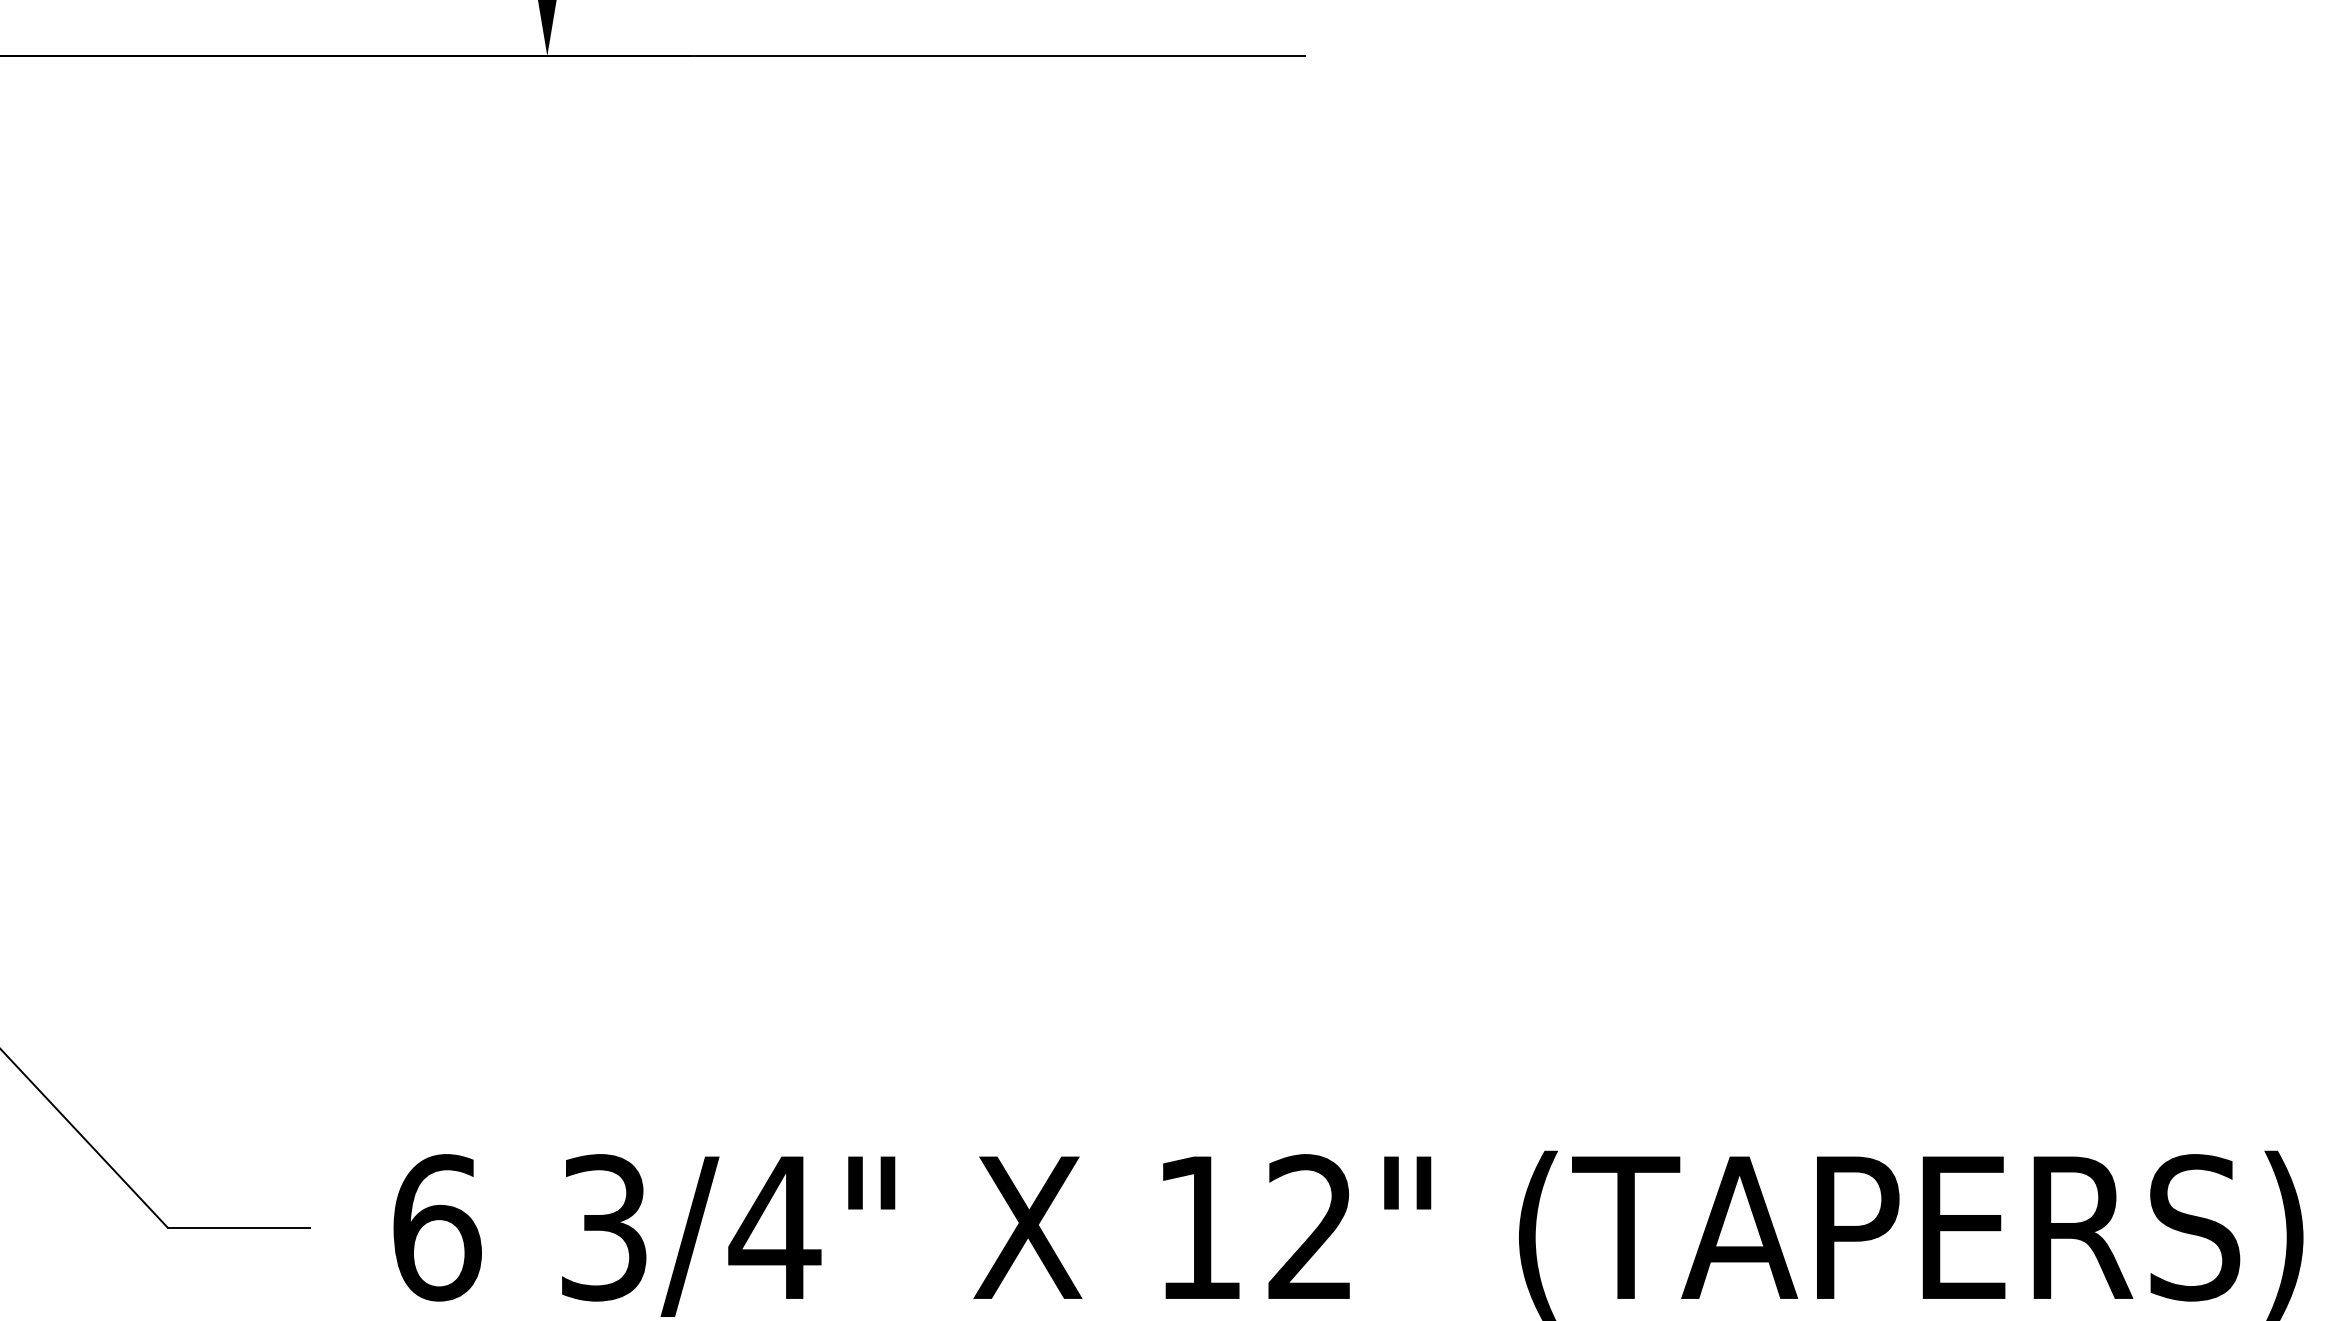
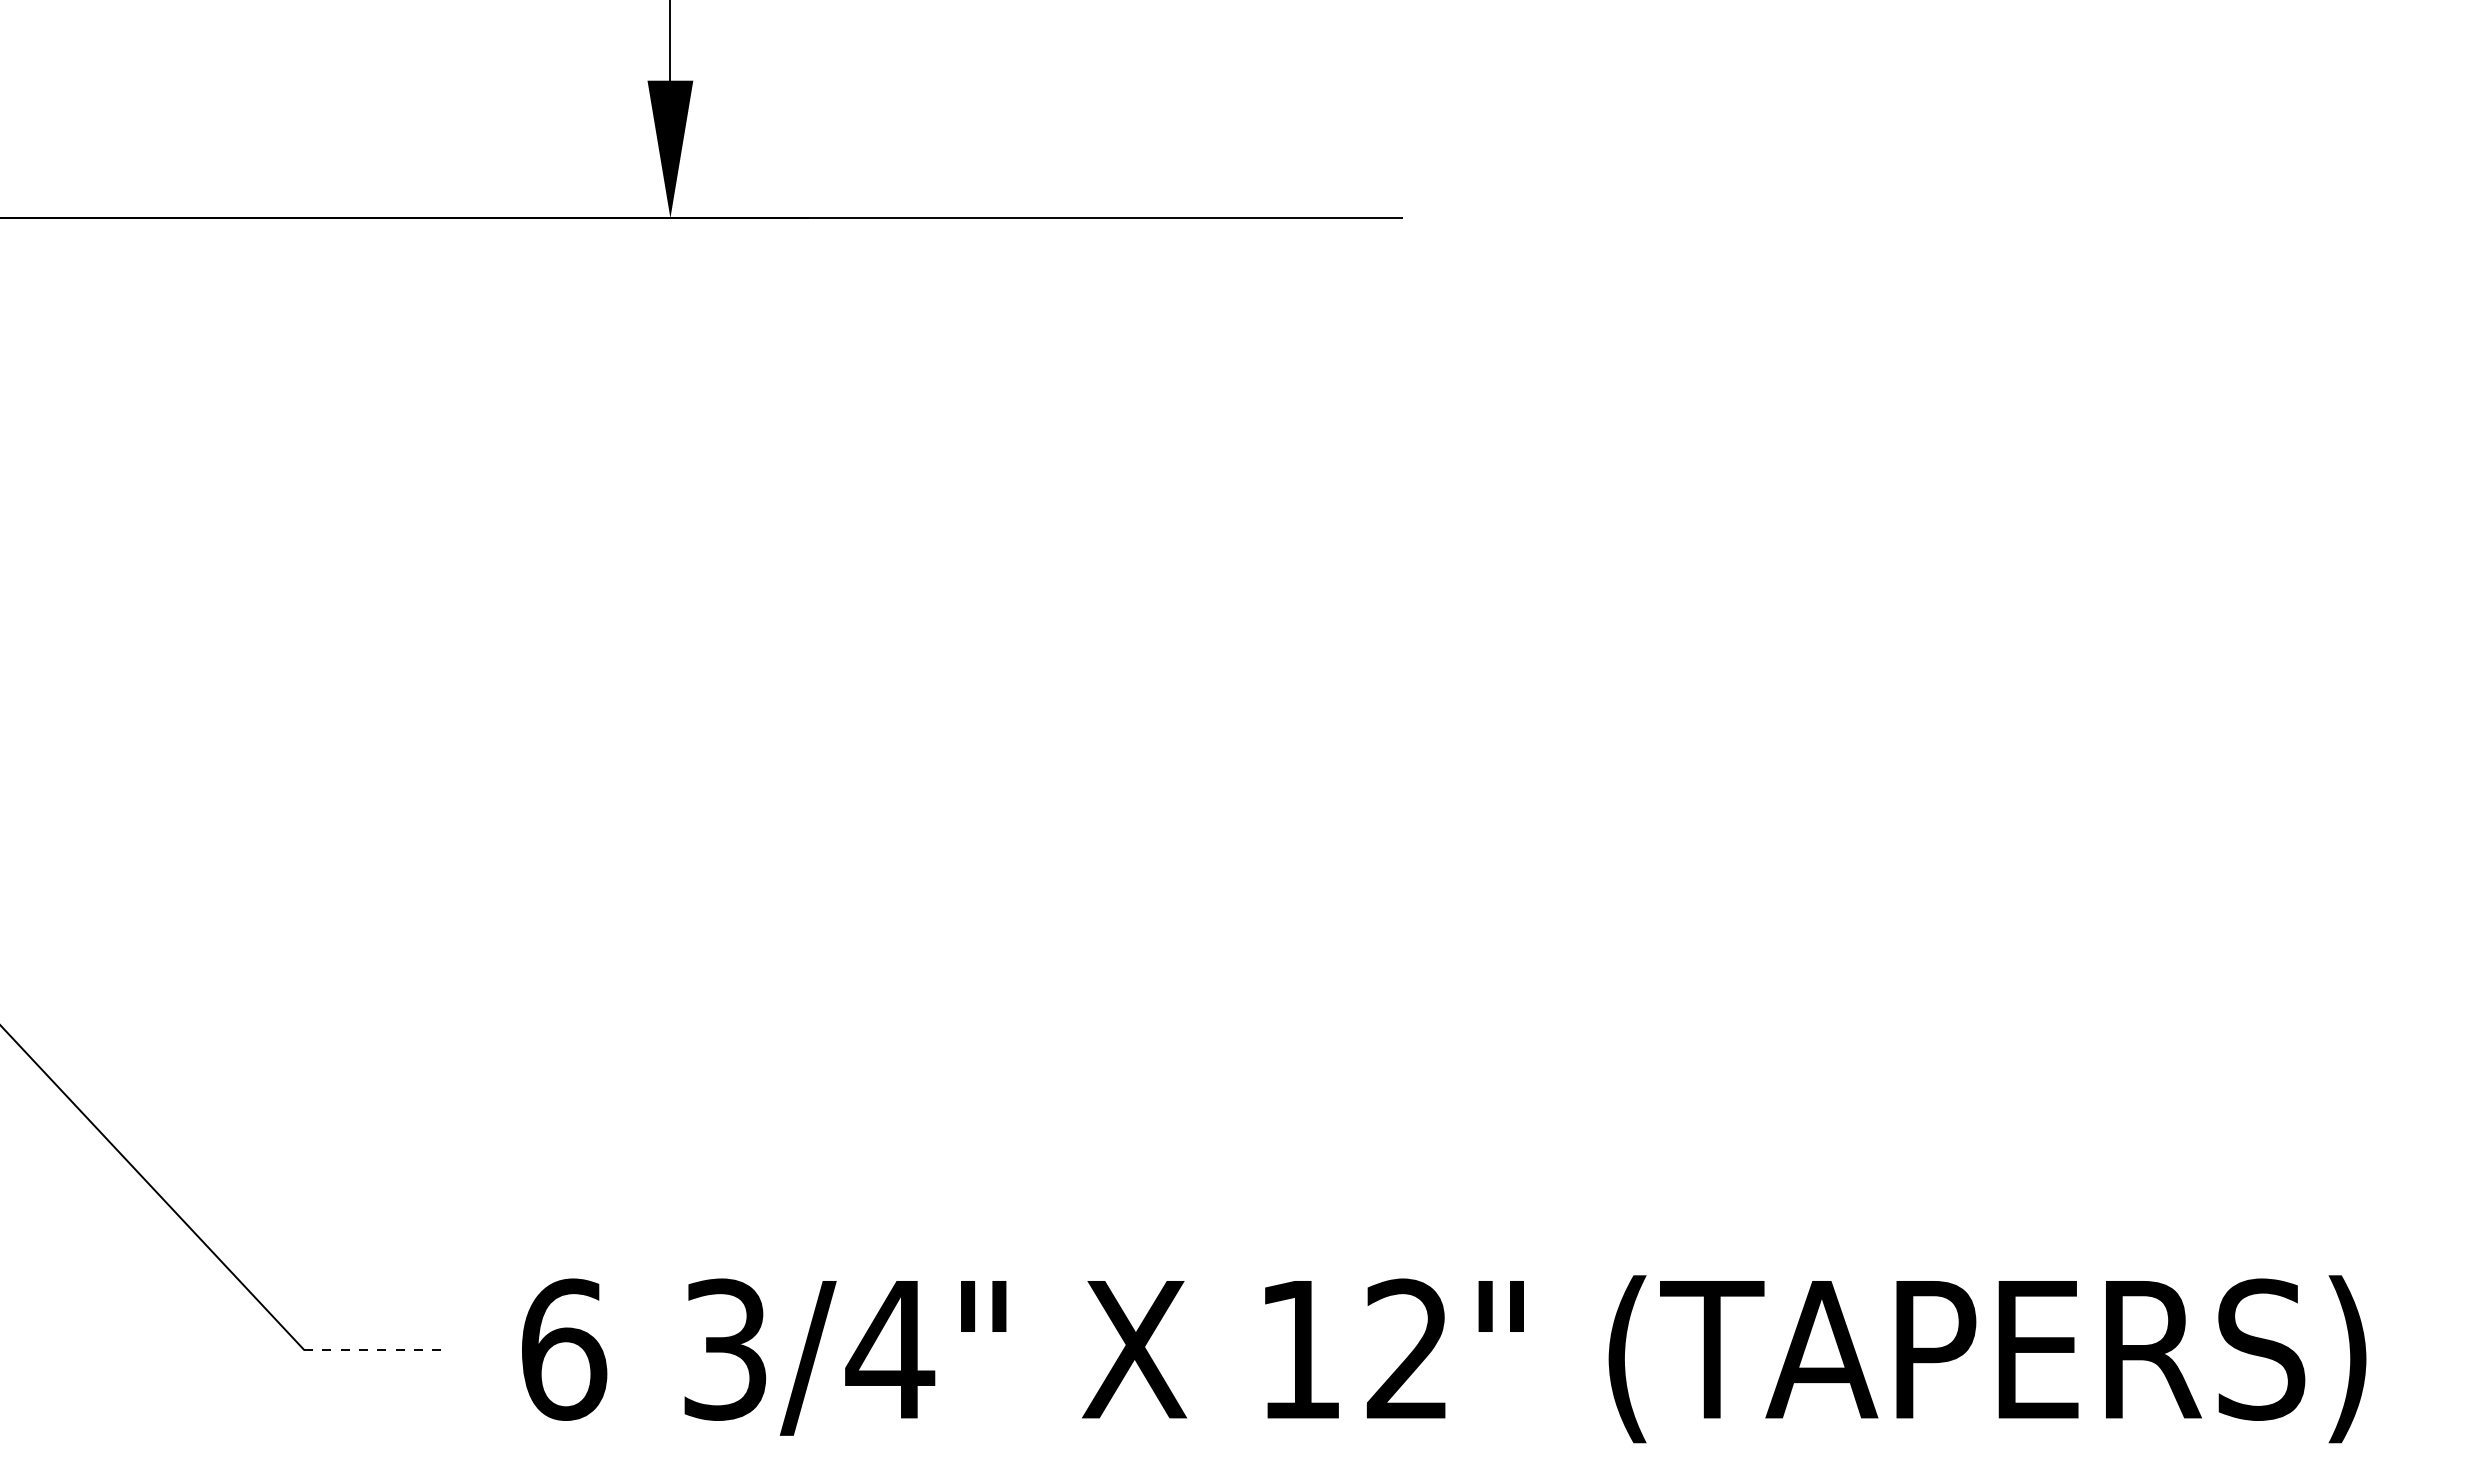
line: (238, 1227) -> (372, 1349), solid -> dashed

